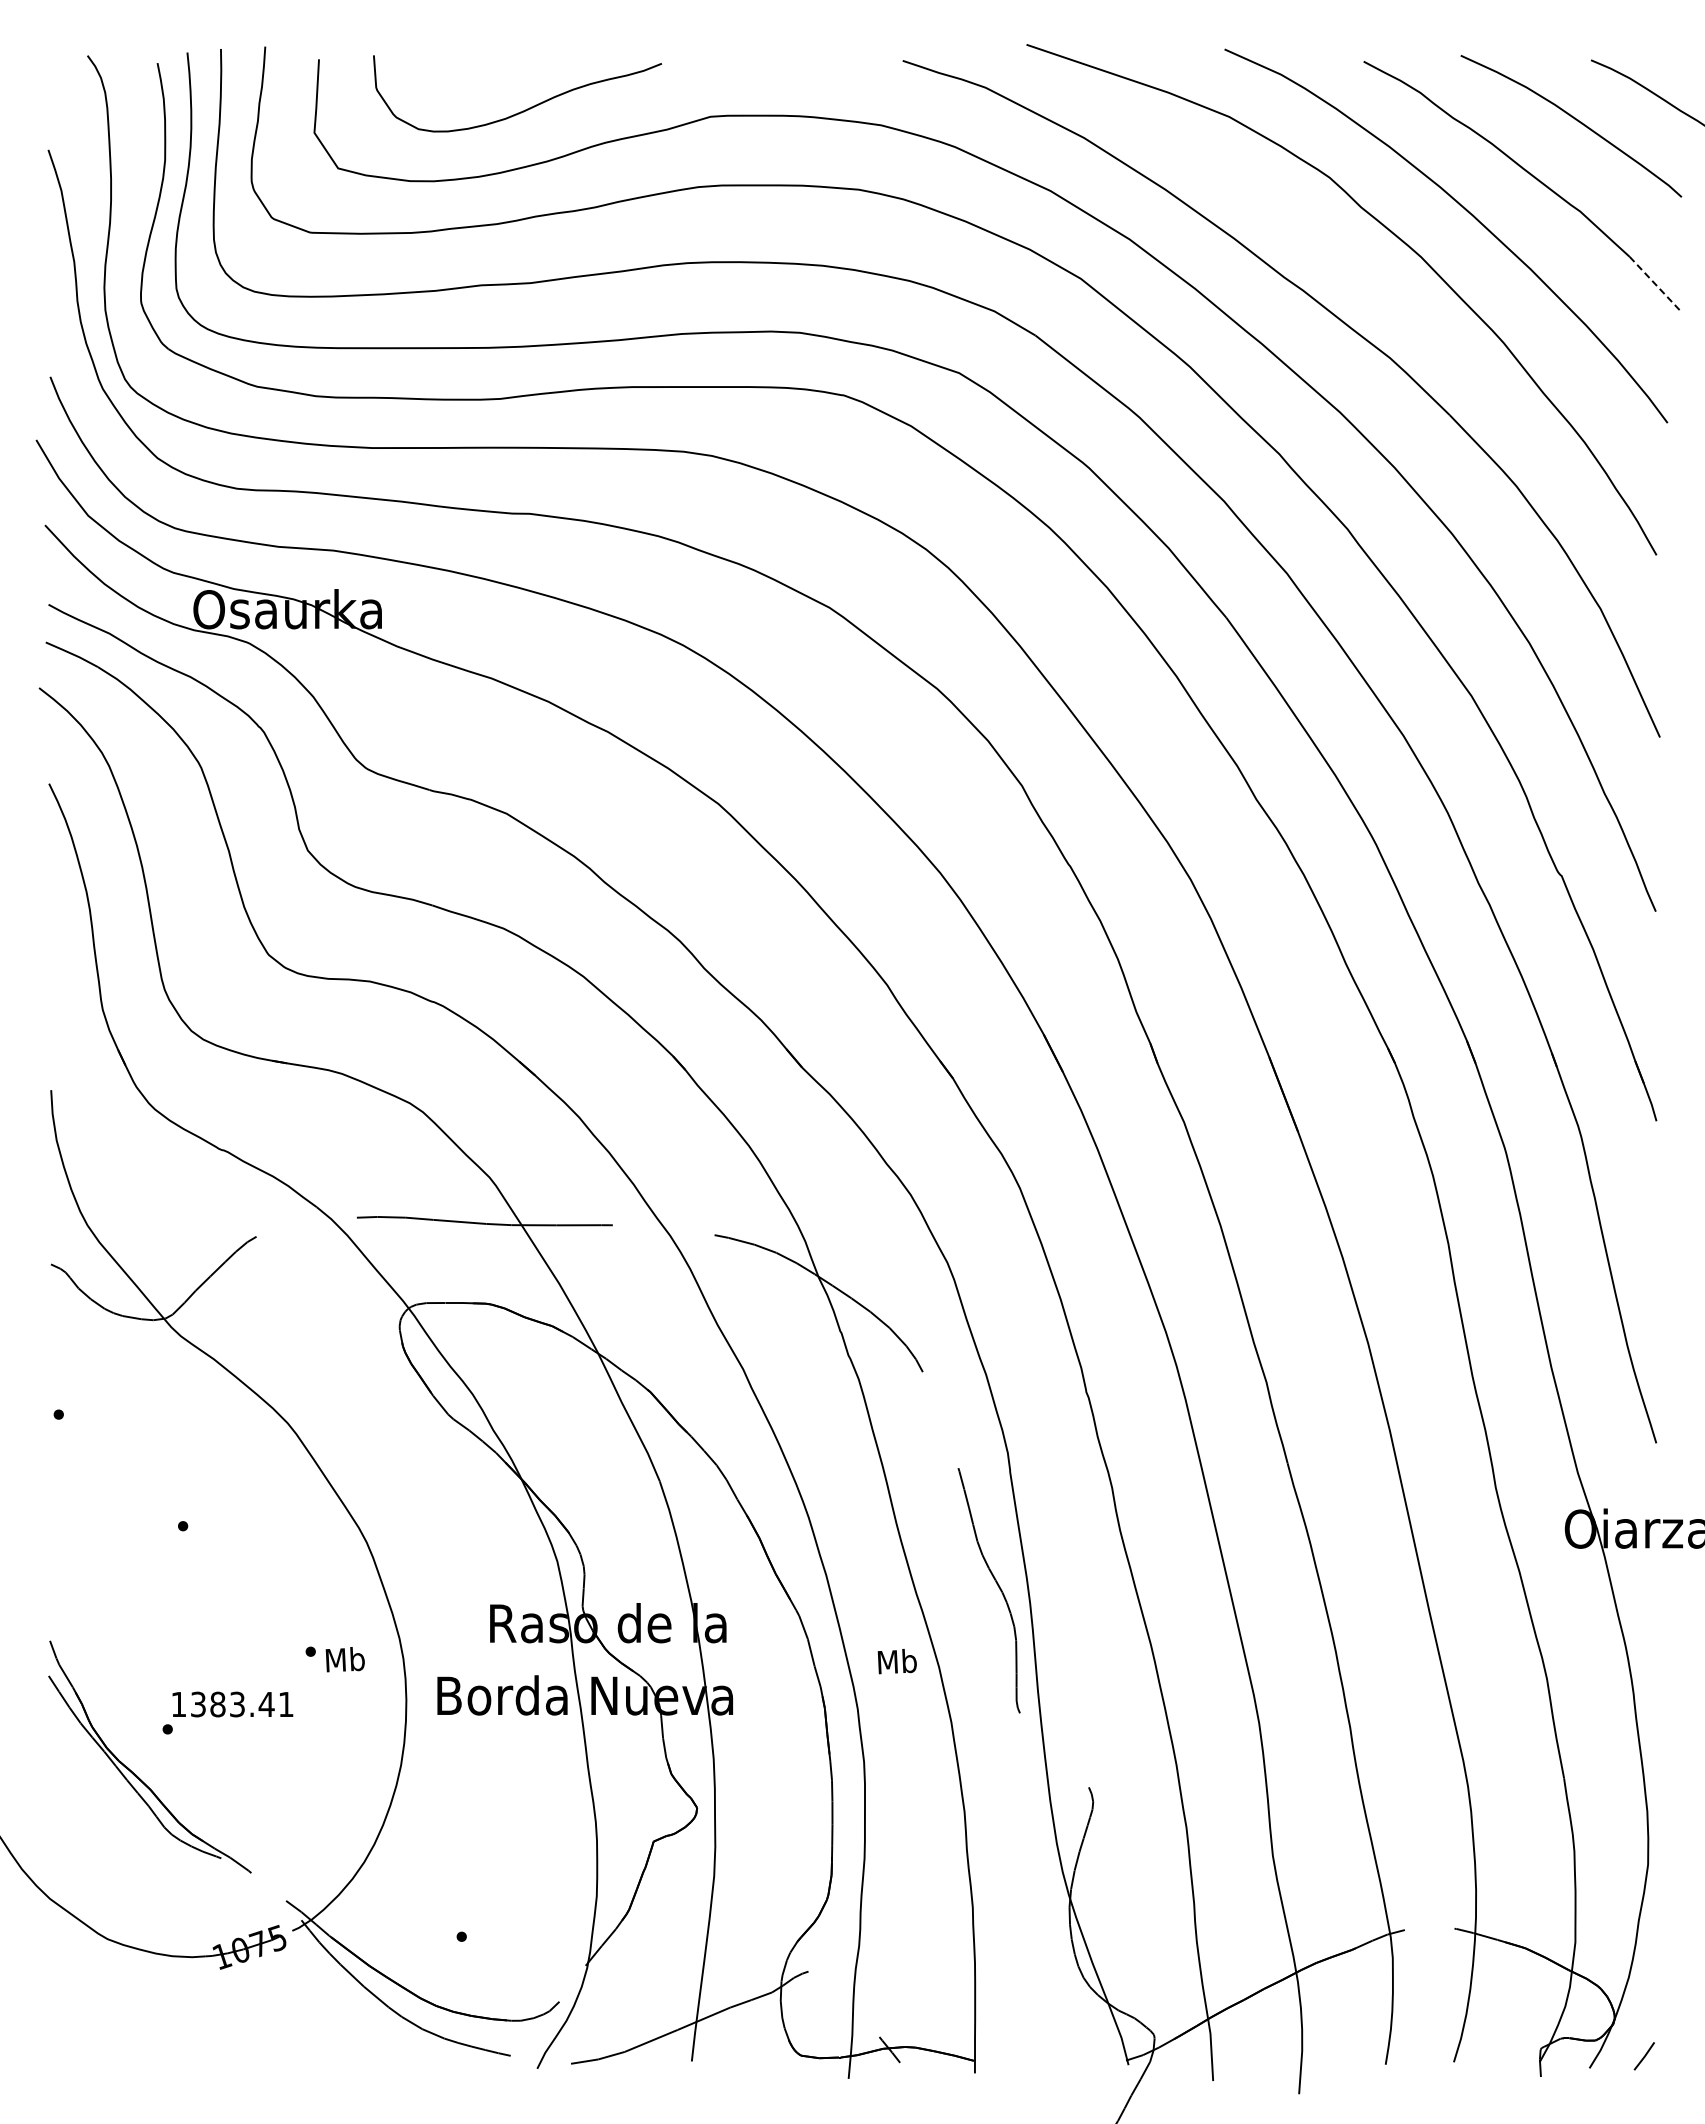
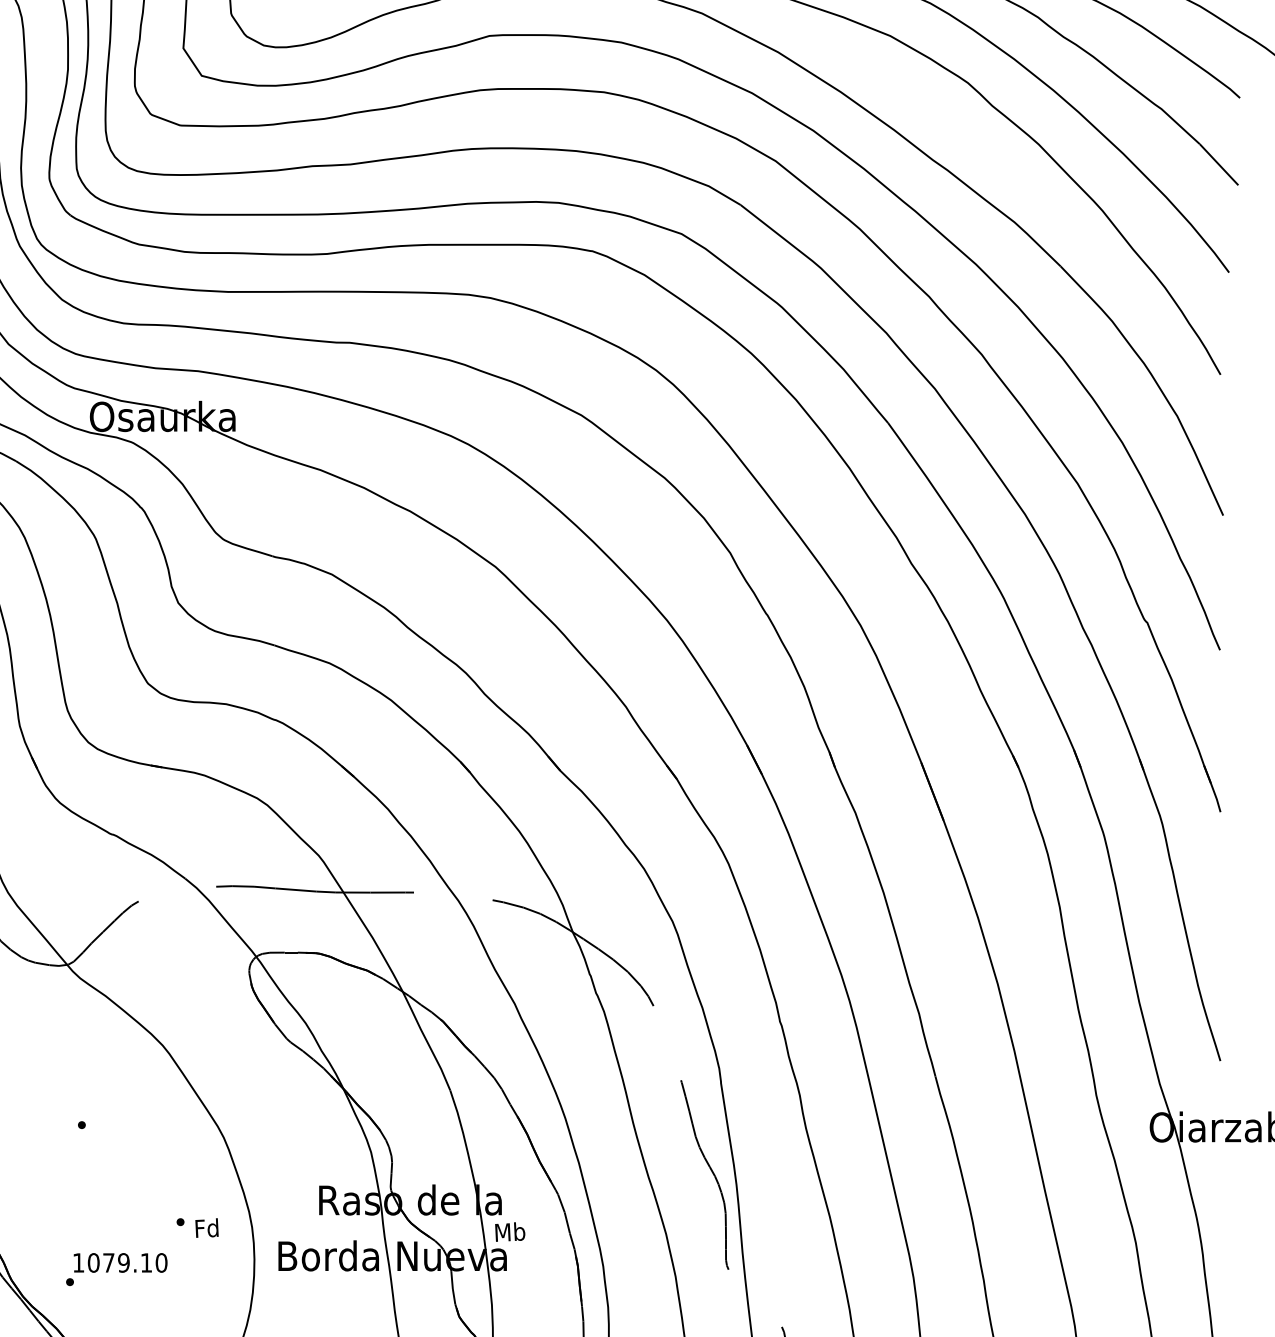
line: (1654, 283) -> (1219, 164), dashed -> solid
text: (344, 1659) -> (206, 1228), Mb -> Fd
text: (896, 1661) -> (509, 1232), moved
text: (241, 1704) -> (127, 1262), 1383.41 -> 1079.10

